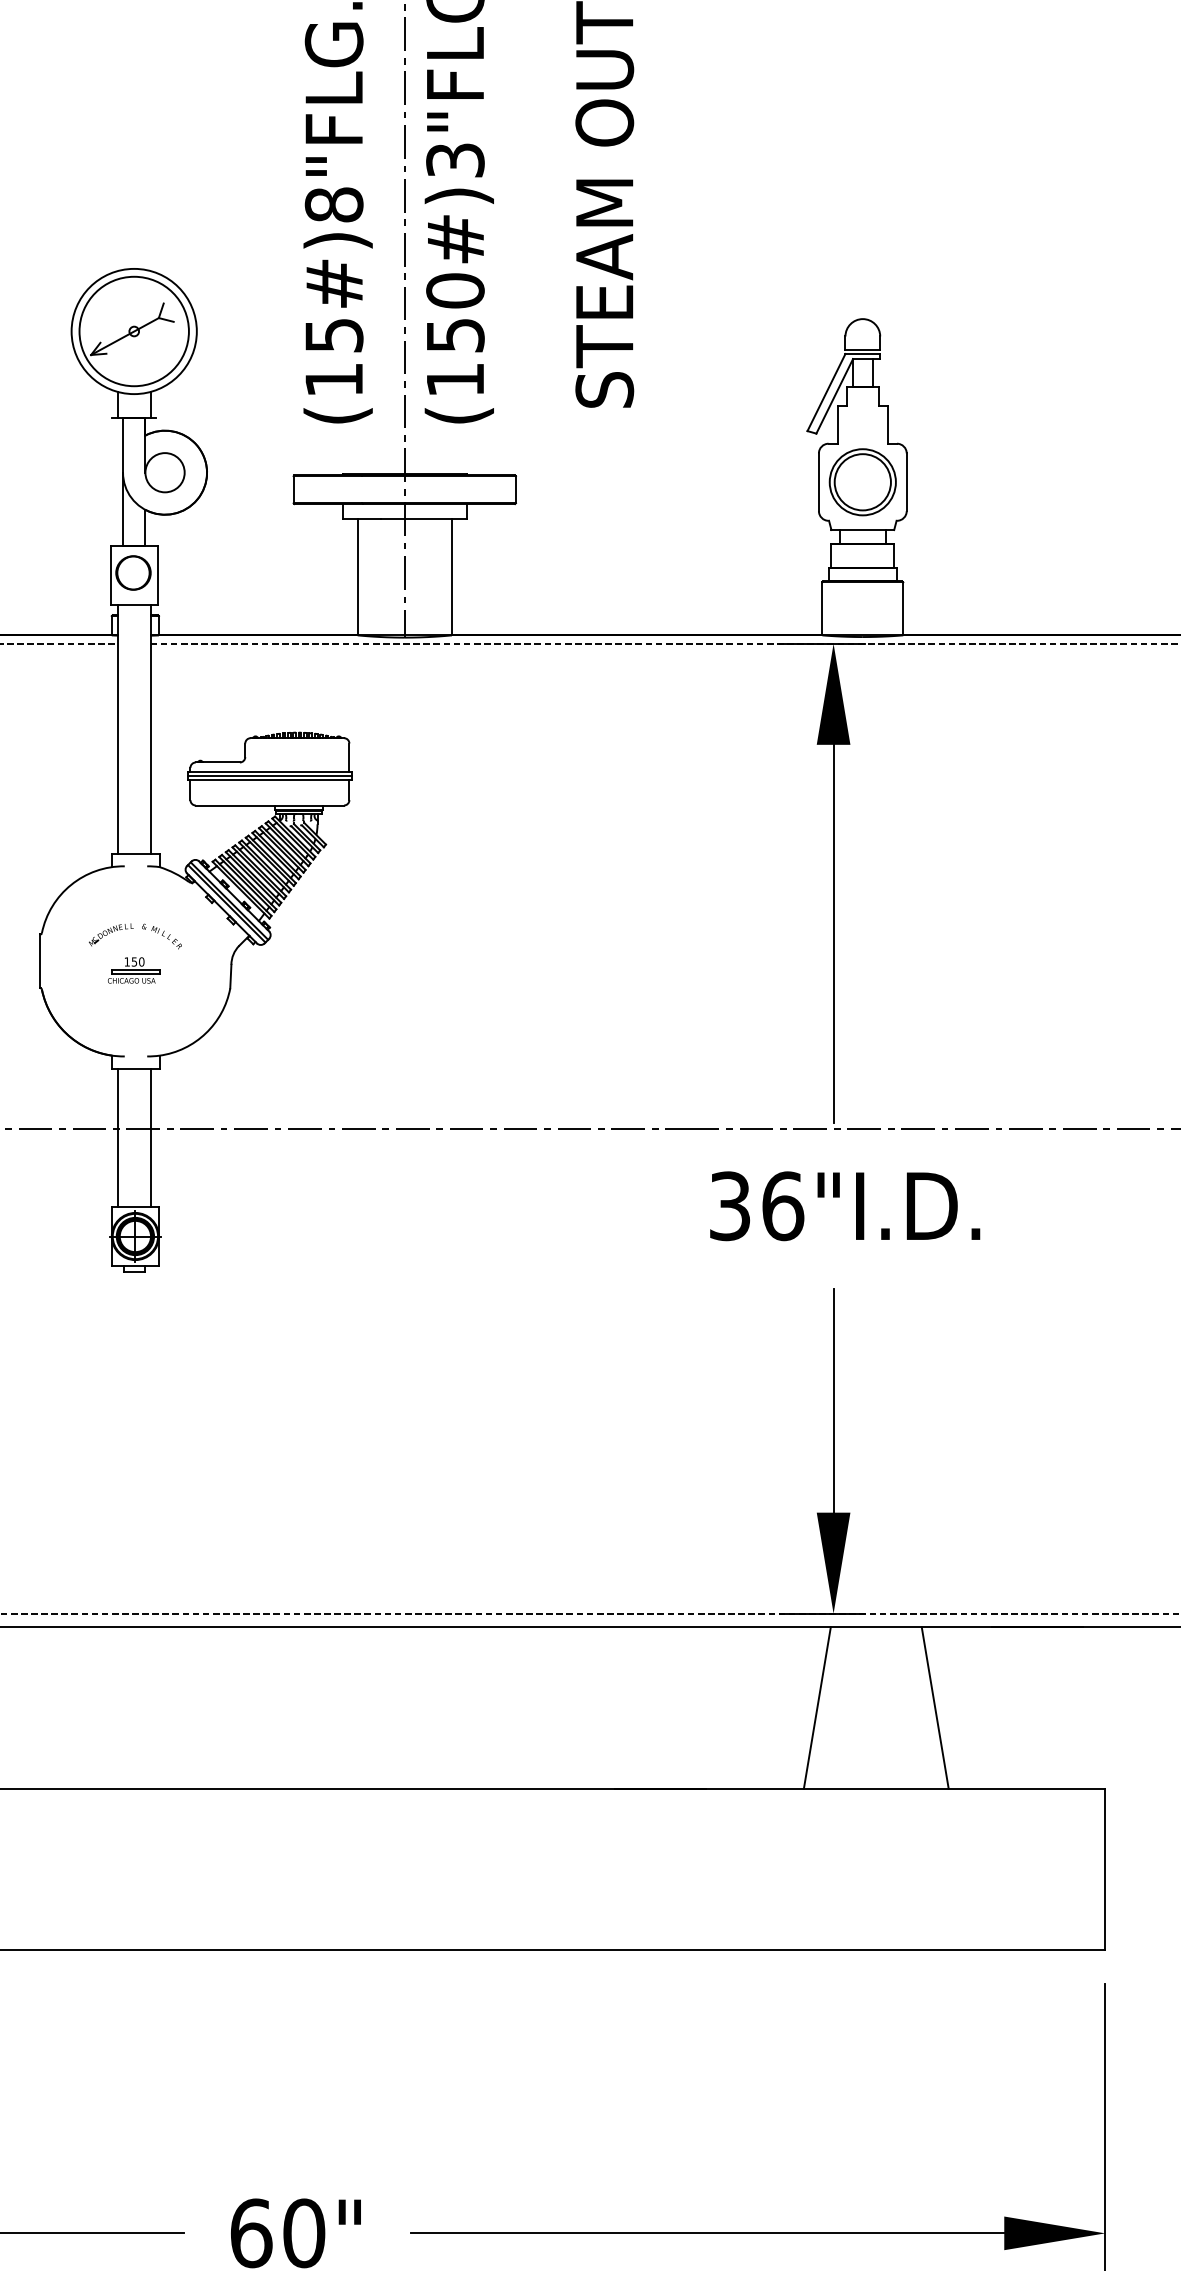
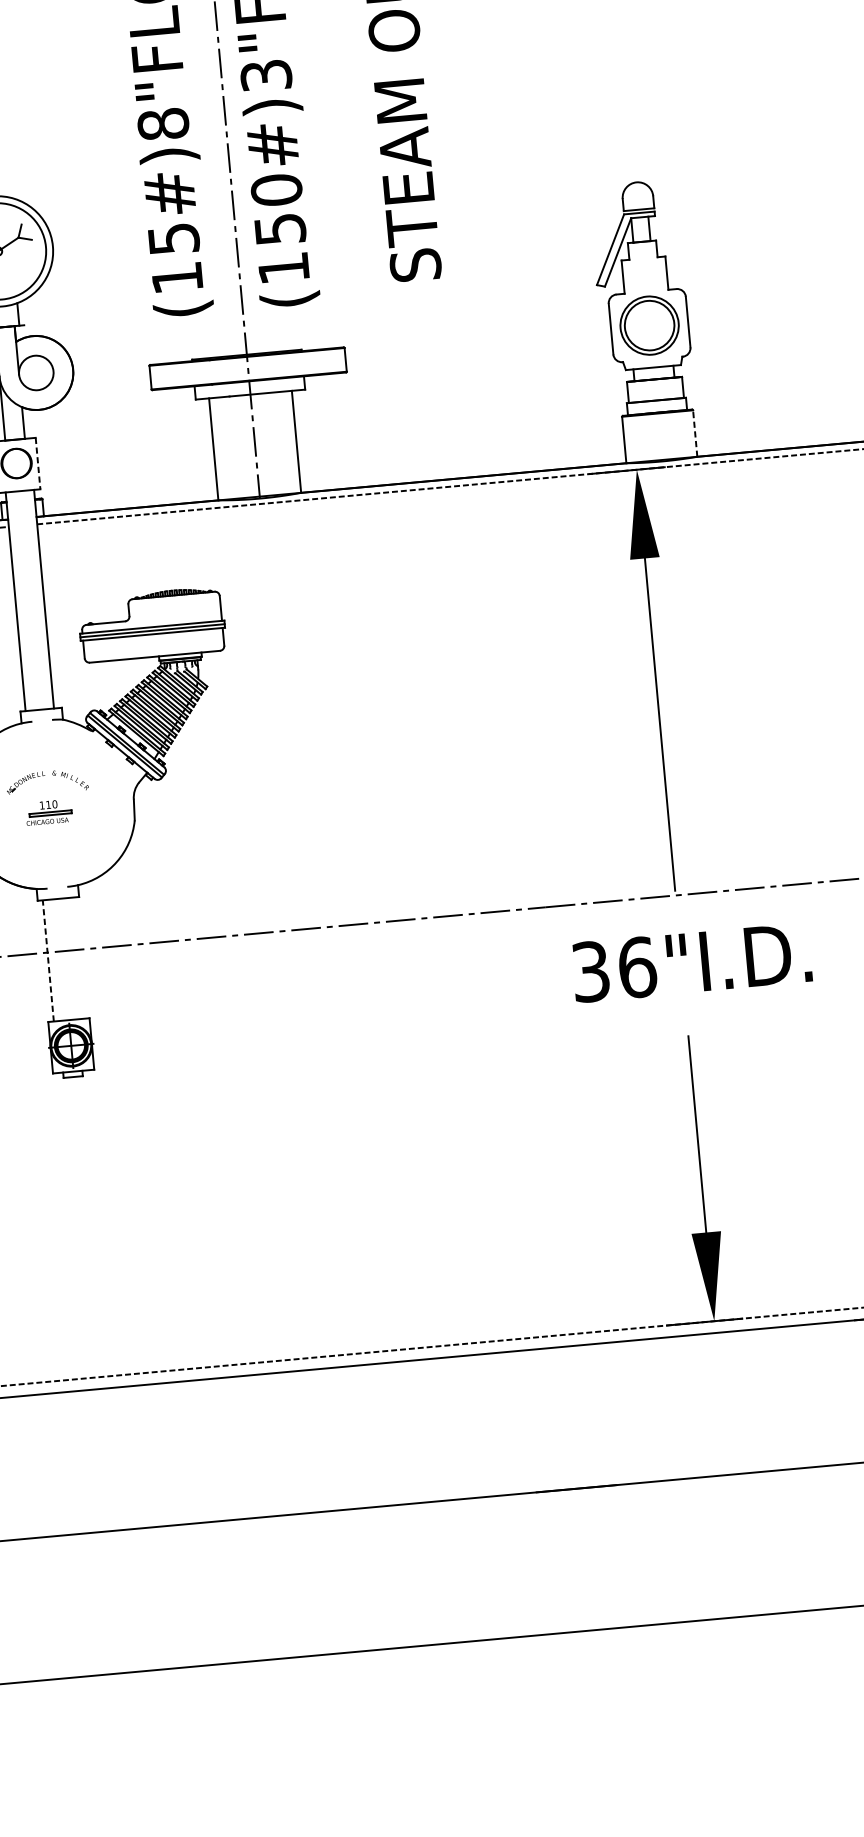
line: (157, 575) -> (37, 463), solid -> dashed
line: (903, 608) -> (695, 433), solid -> dashed
text: (134, 961) -> (48, 804), 150 -> 110
line: (118, 1137) -> (48, 960), solid -> dashed
line: (150, 1138) -> (76, 958), removed
line: (816, 1707) -> (706, 1404), removed
line: (934, 1707) -> (810, 1395), removed

